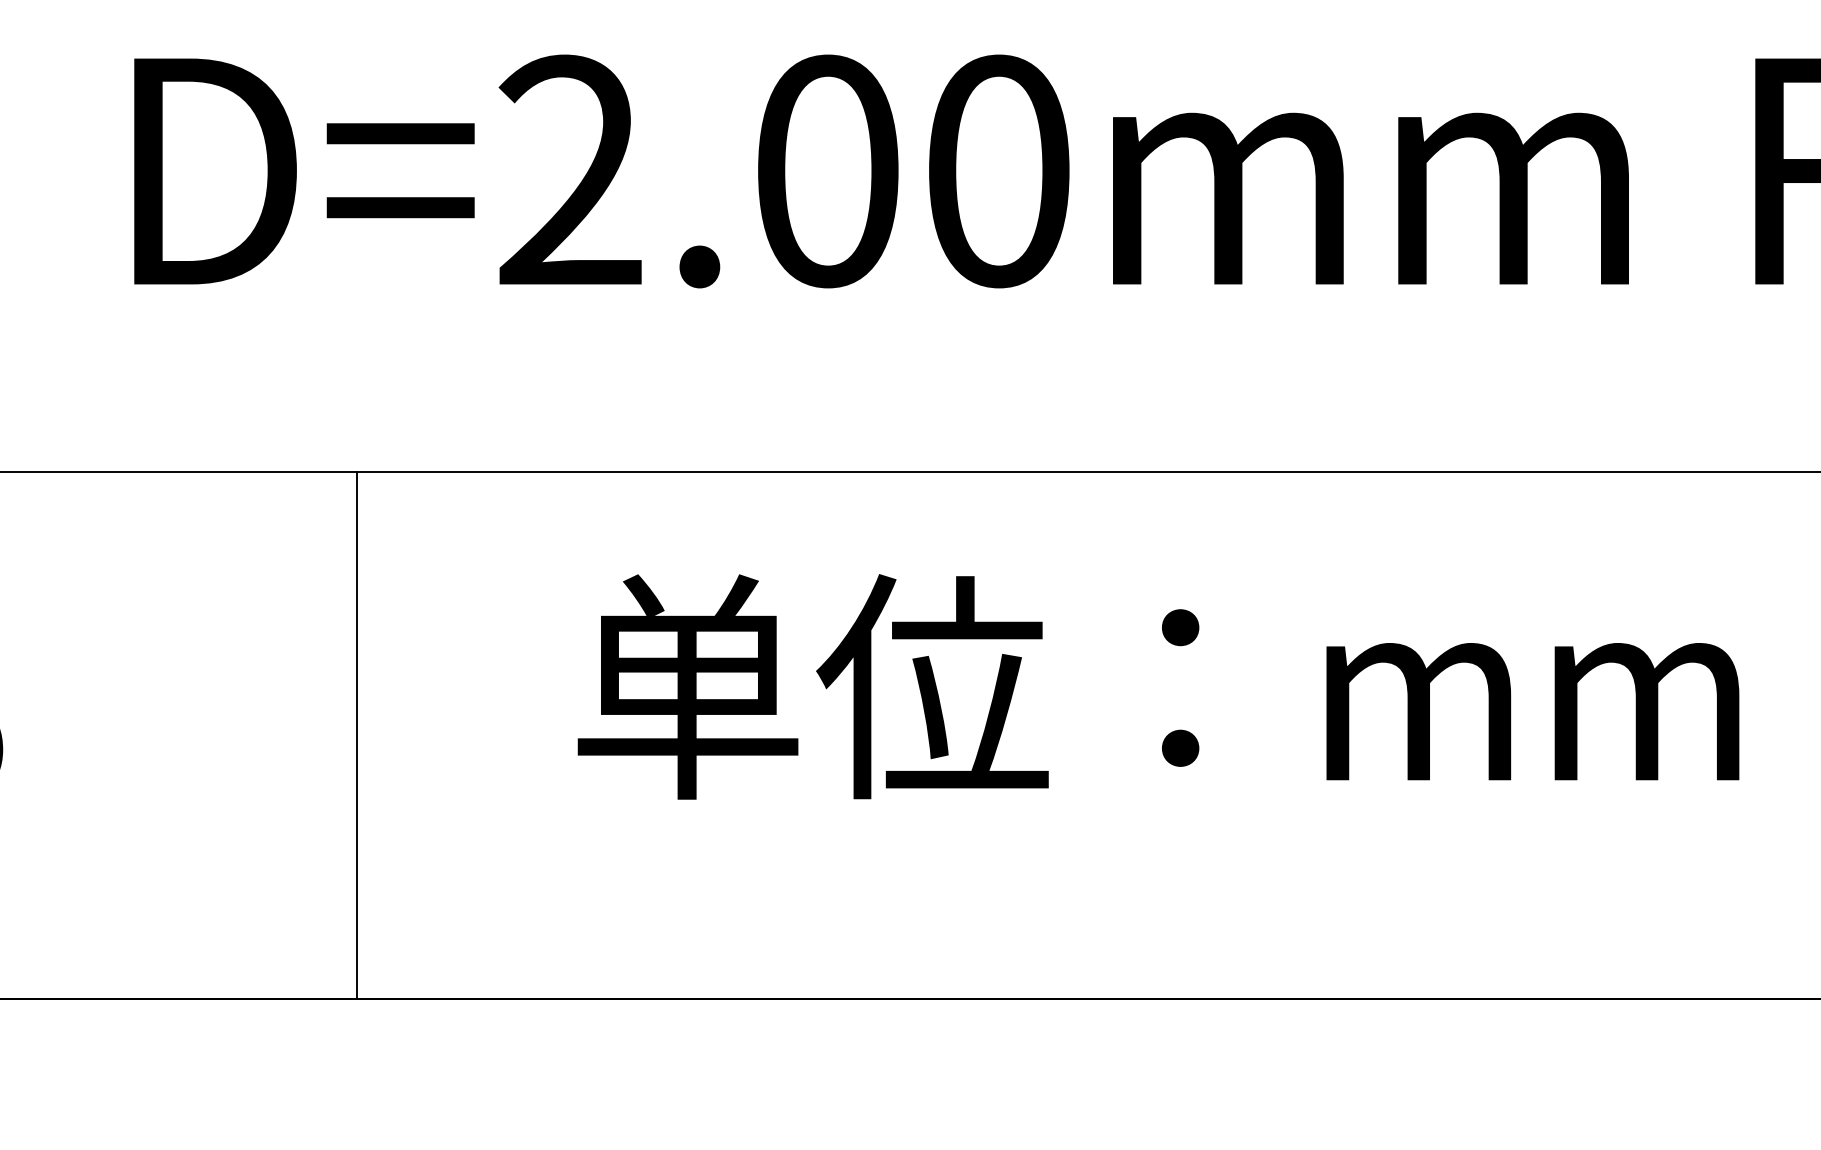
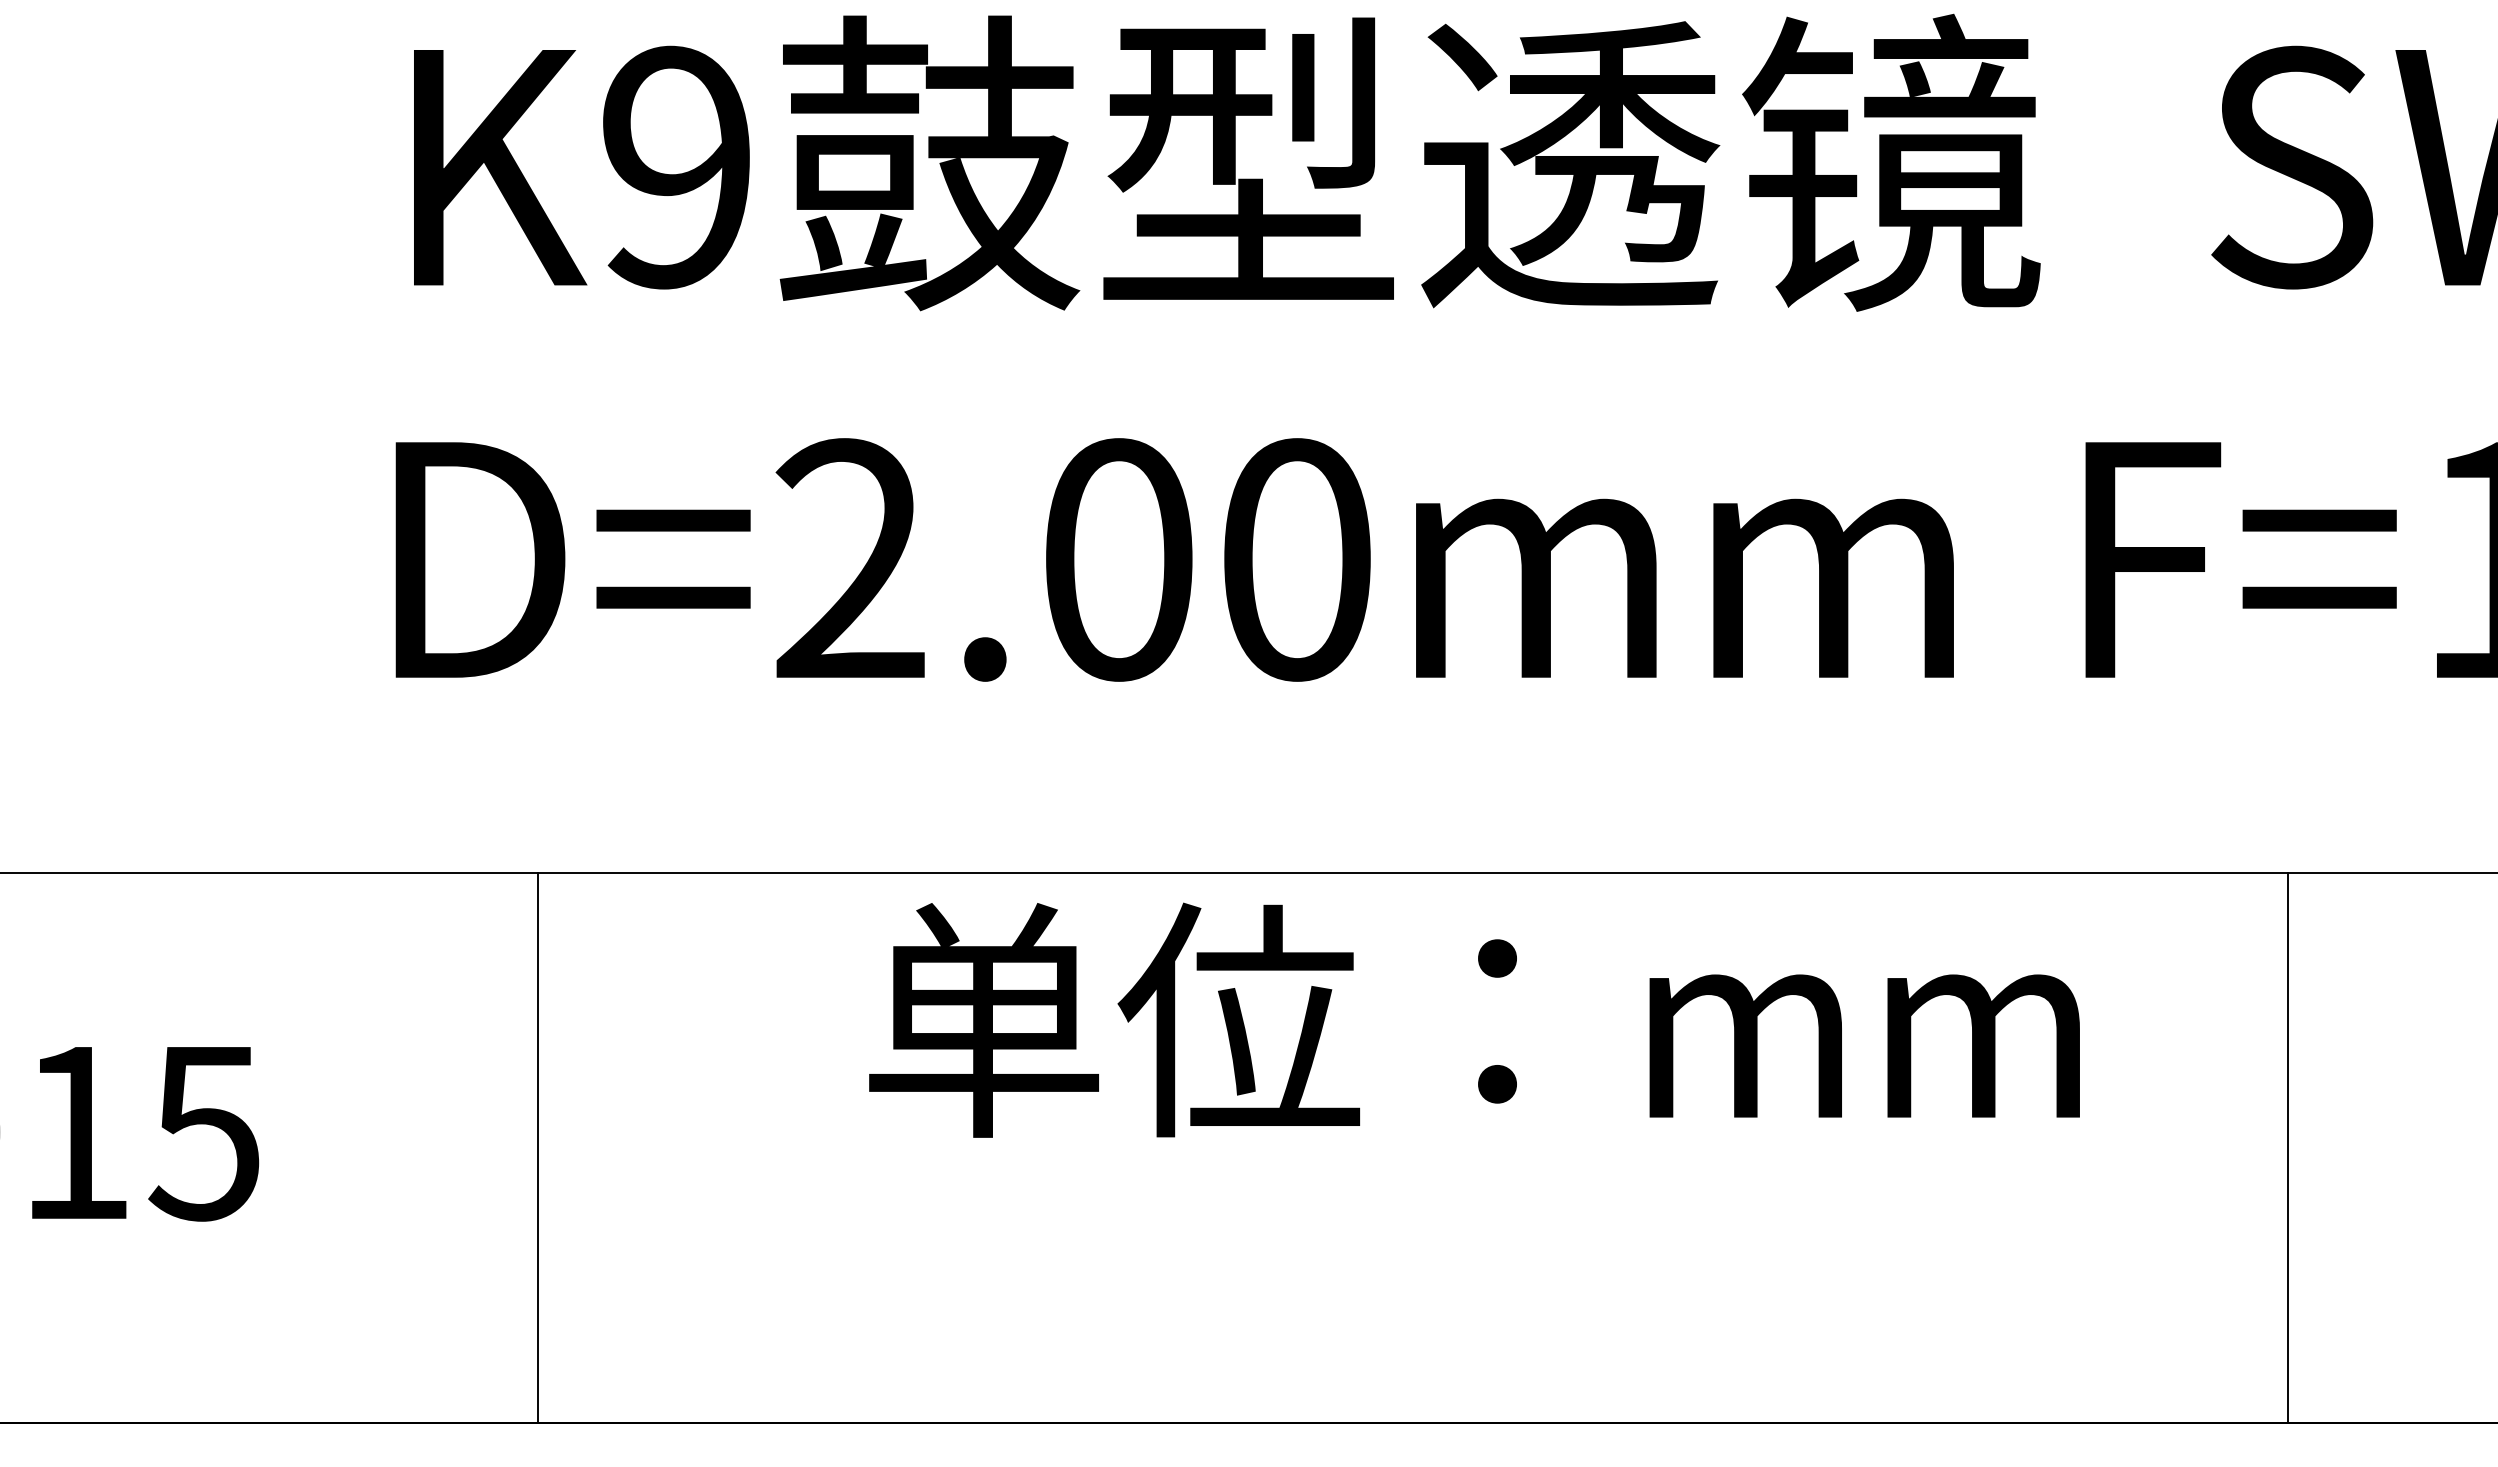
text: (1158, 686) -> (1474, 1019), moved
line: (356, 735) -> (537, 1147), moved

